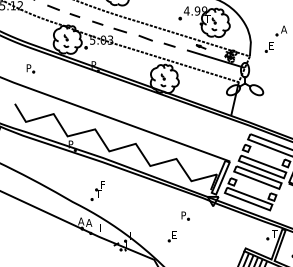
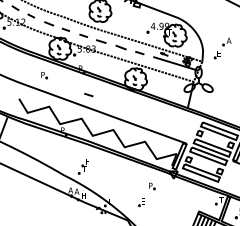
part: (30, 68) -> (44, 75), moved
line: (103, 99) -> (88, 95), added

